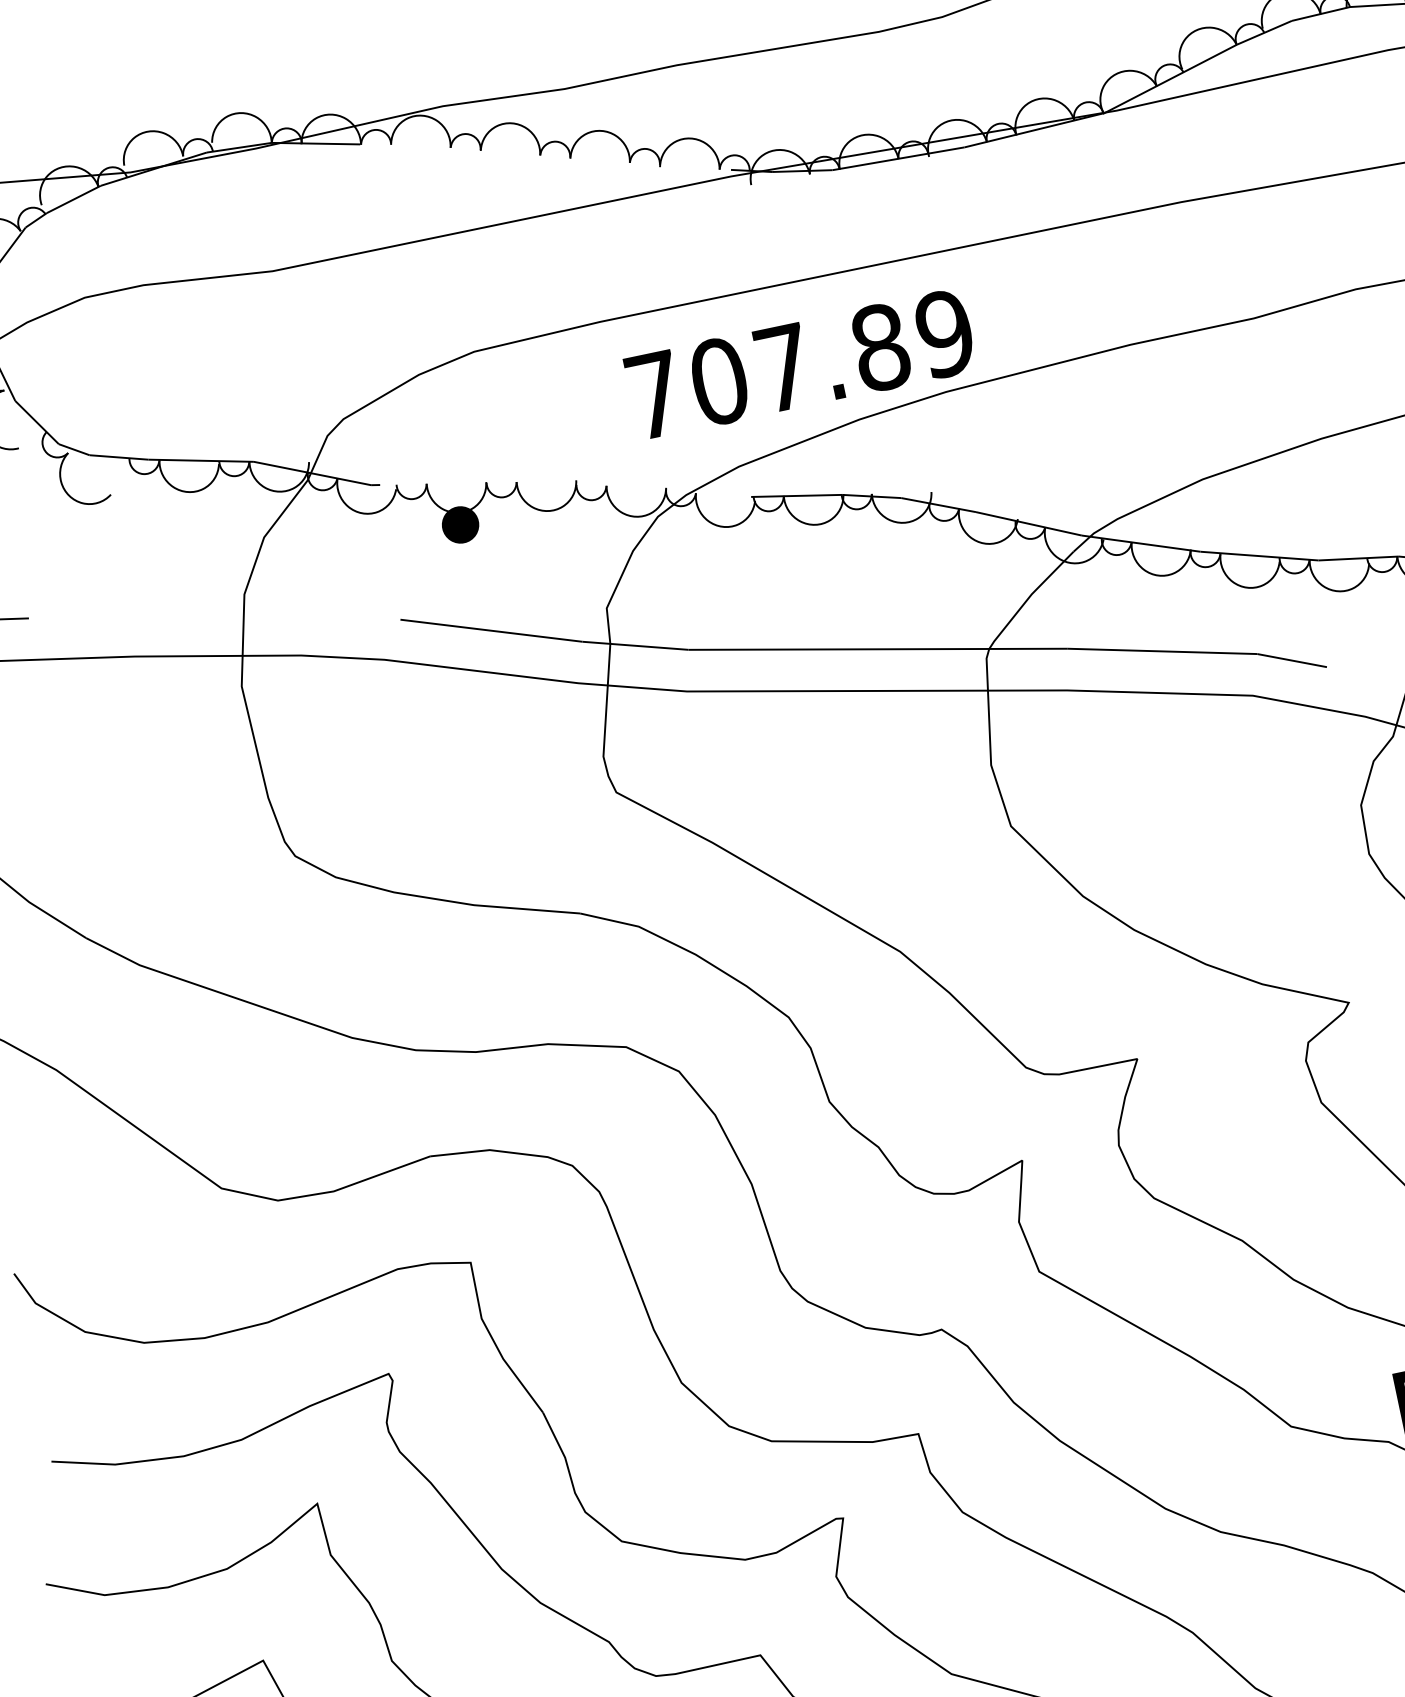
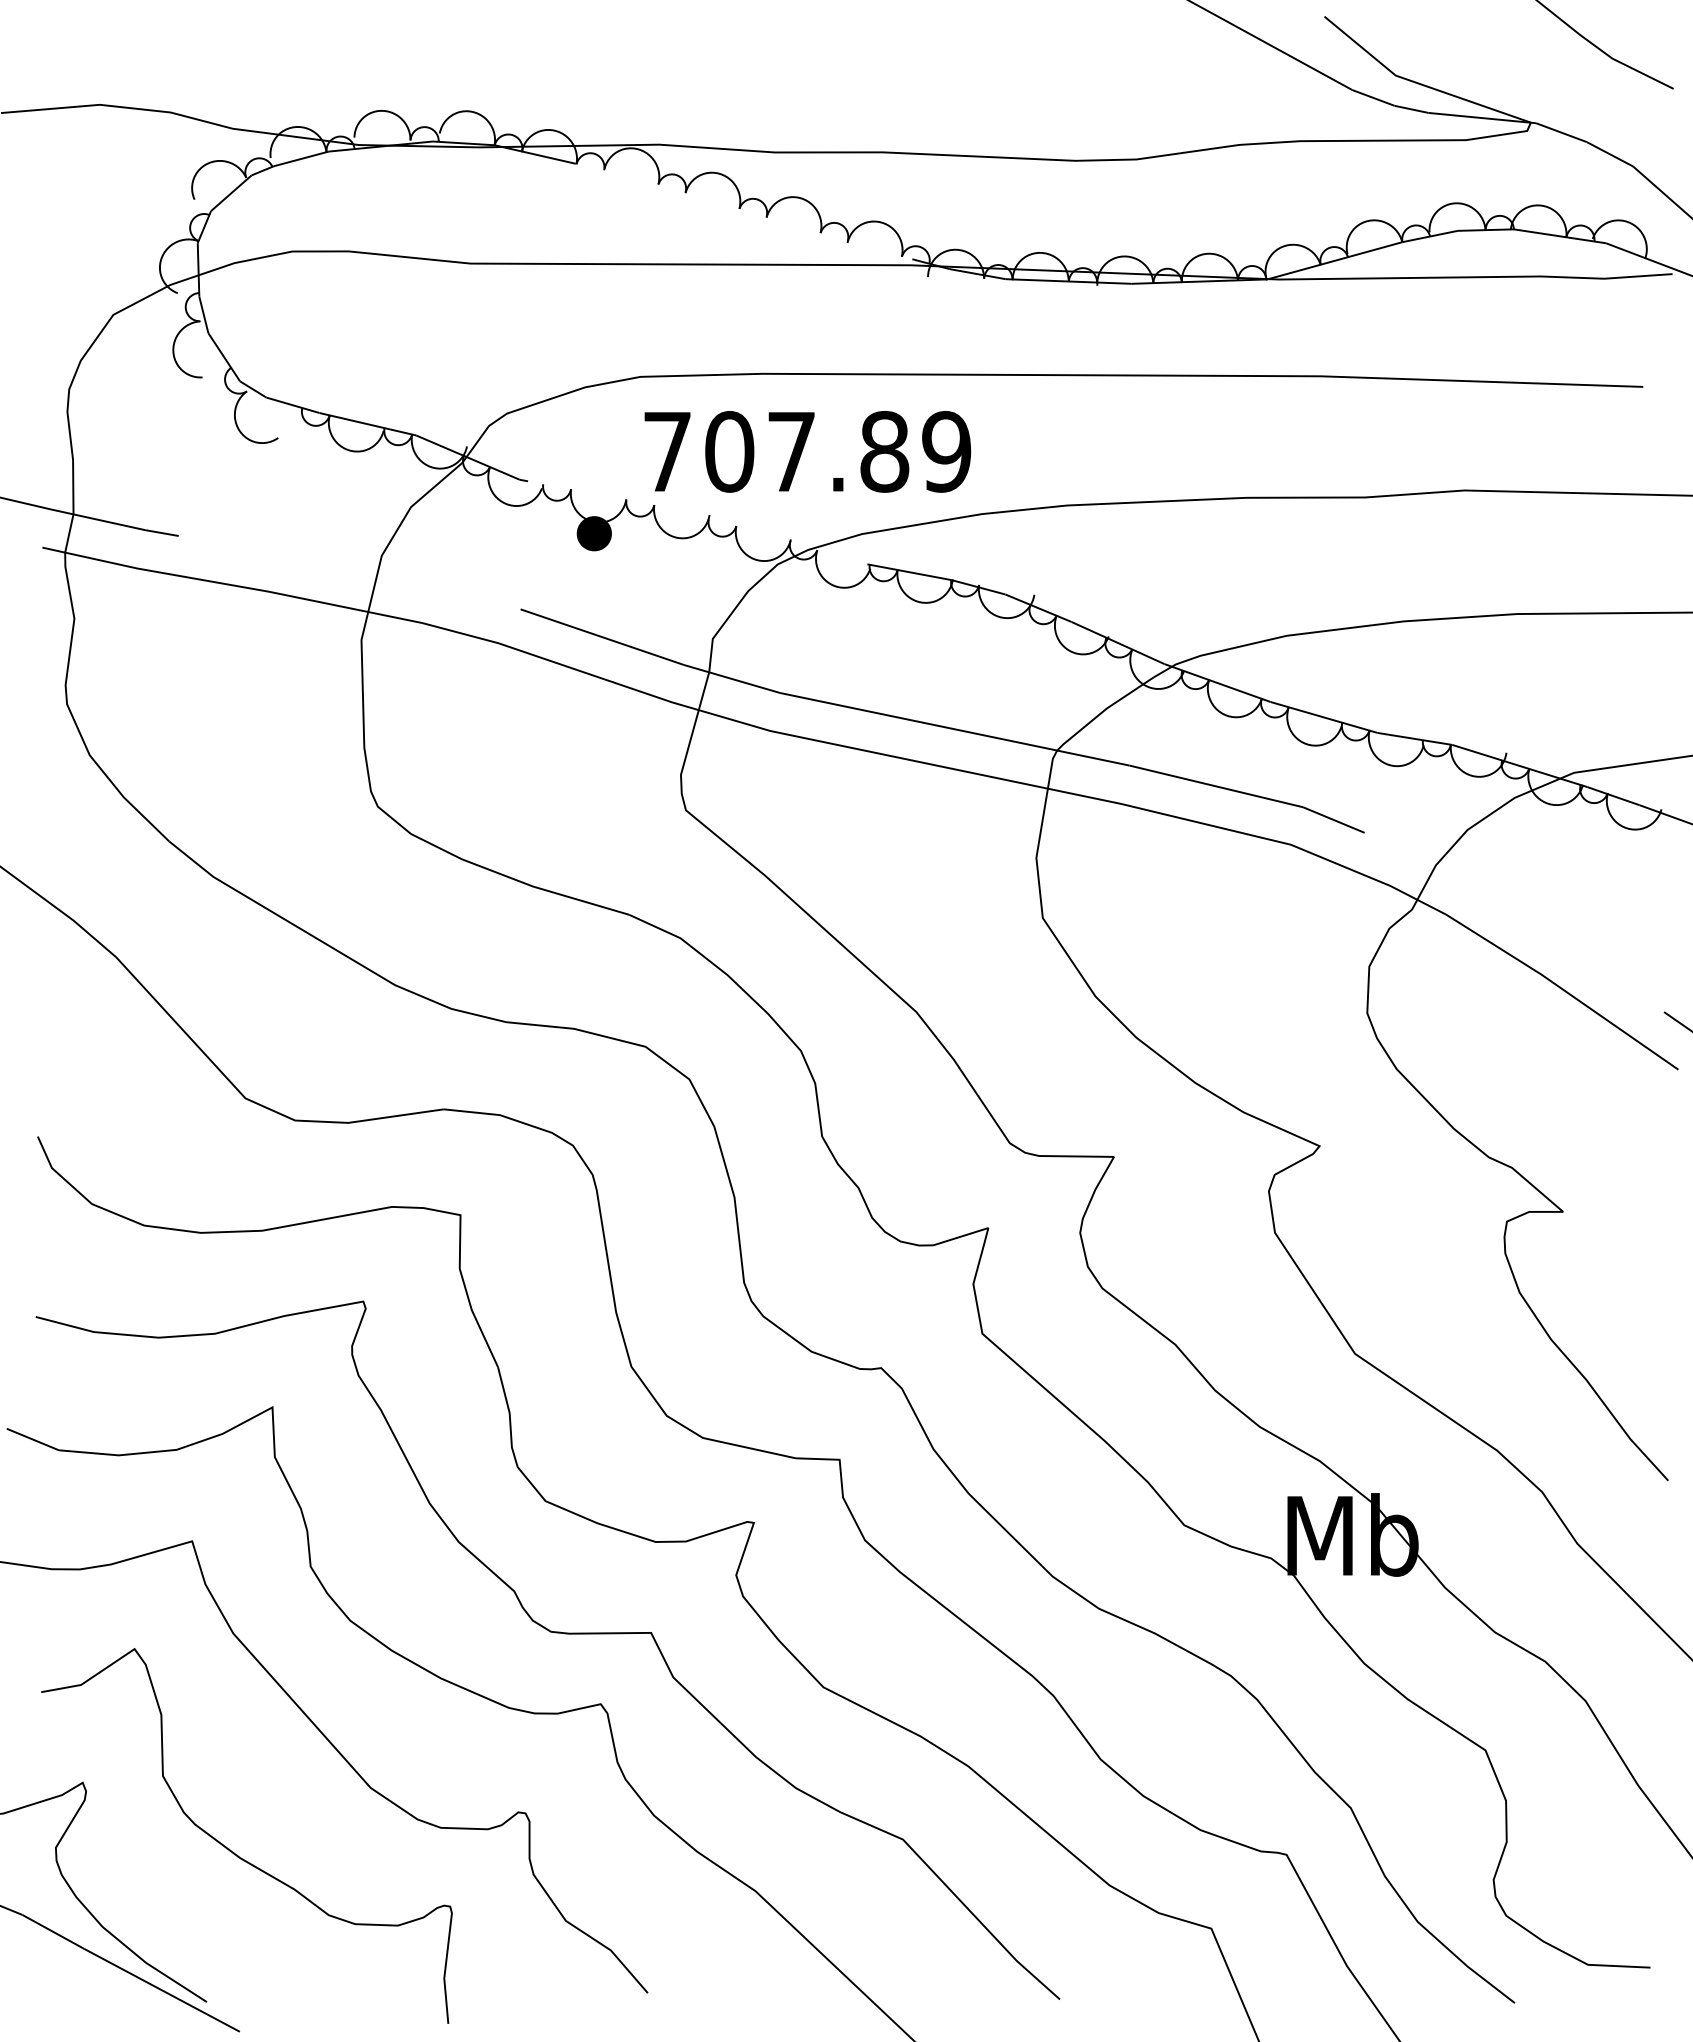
text: (800, 364) -> (807, 451), moved

